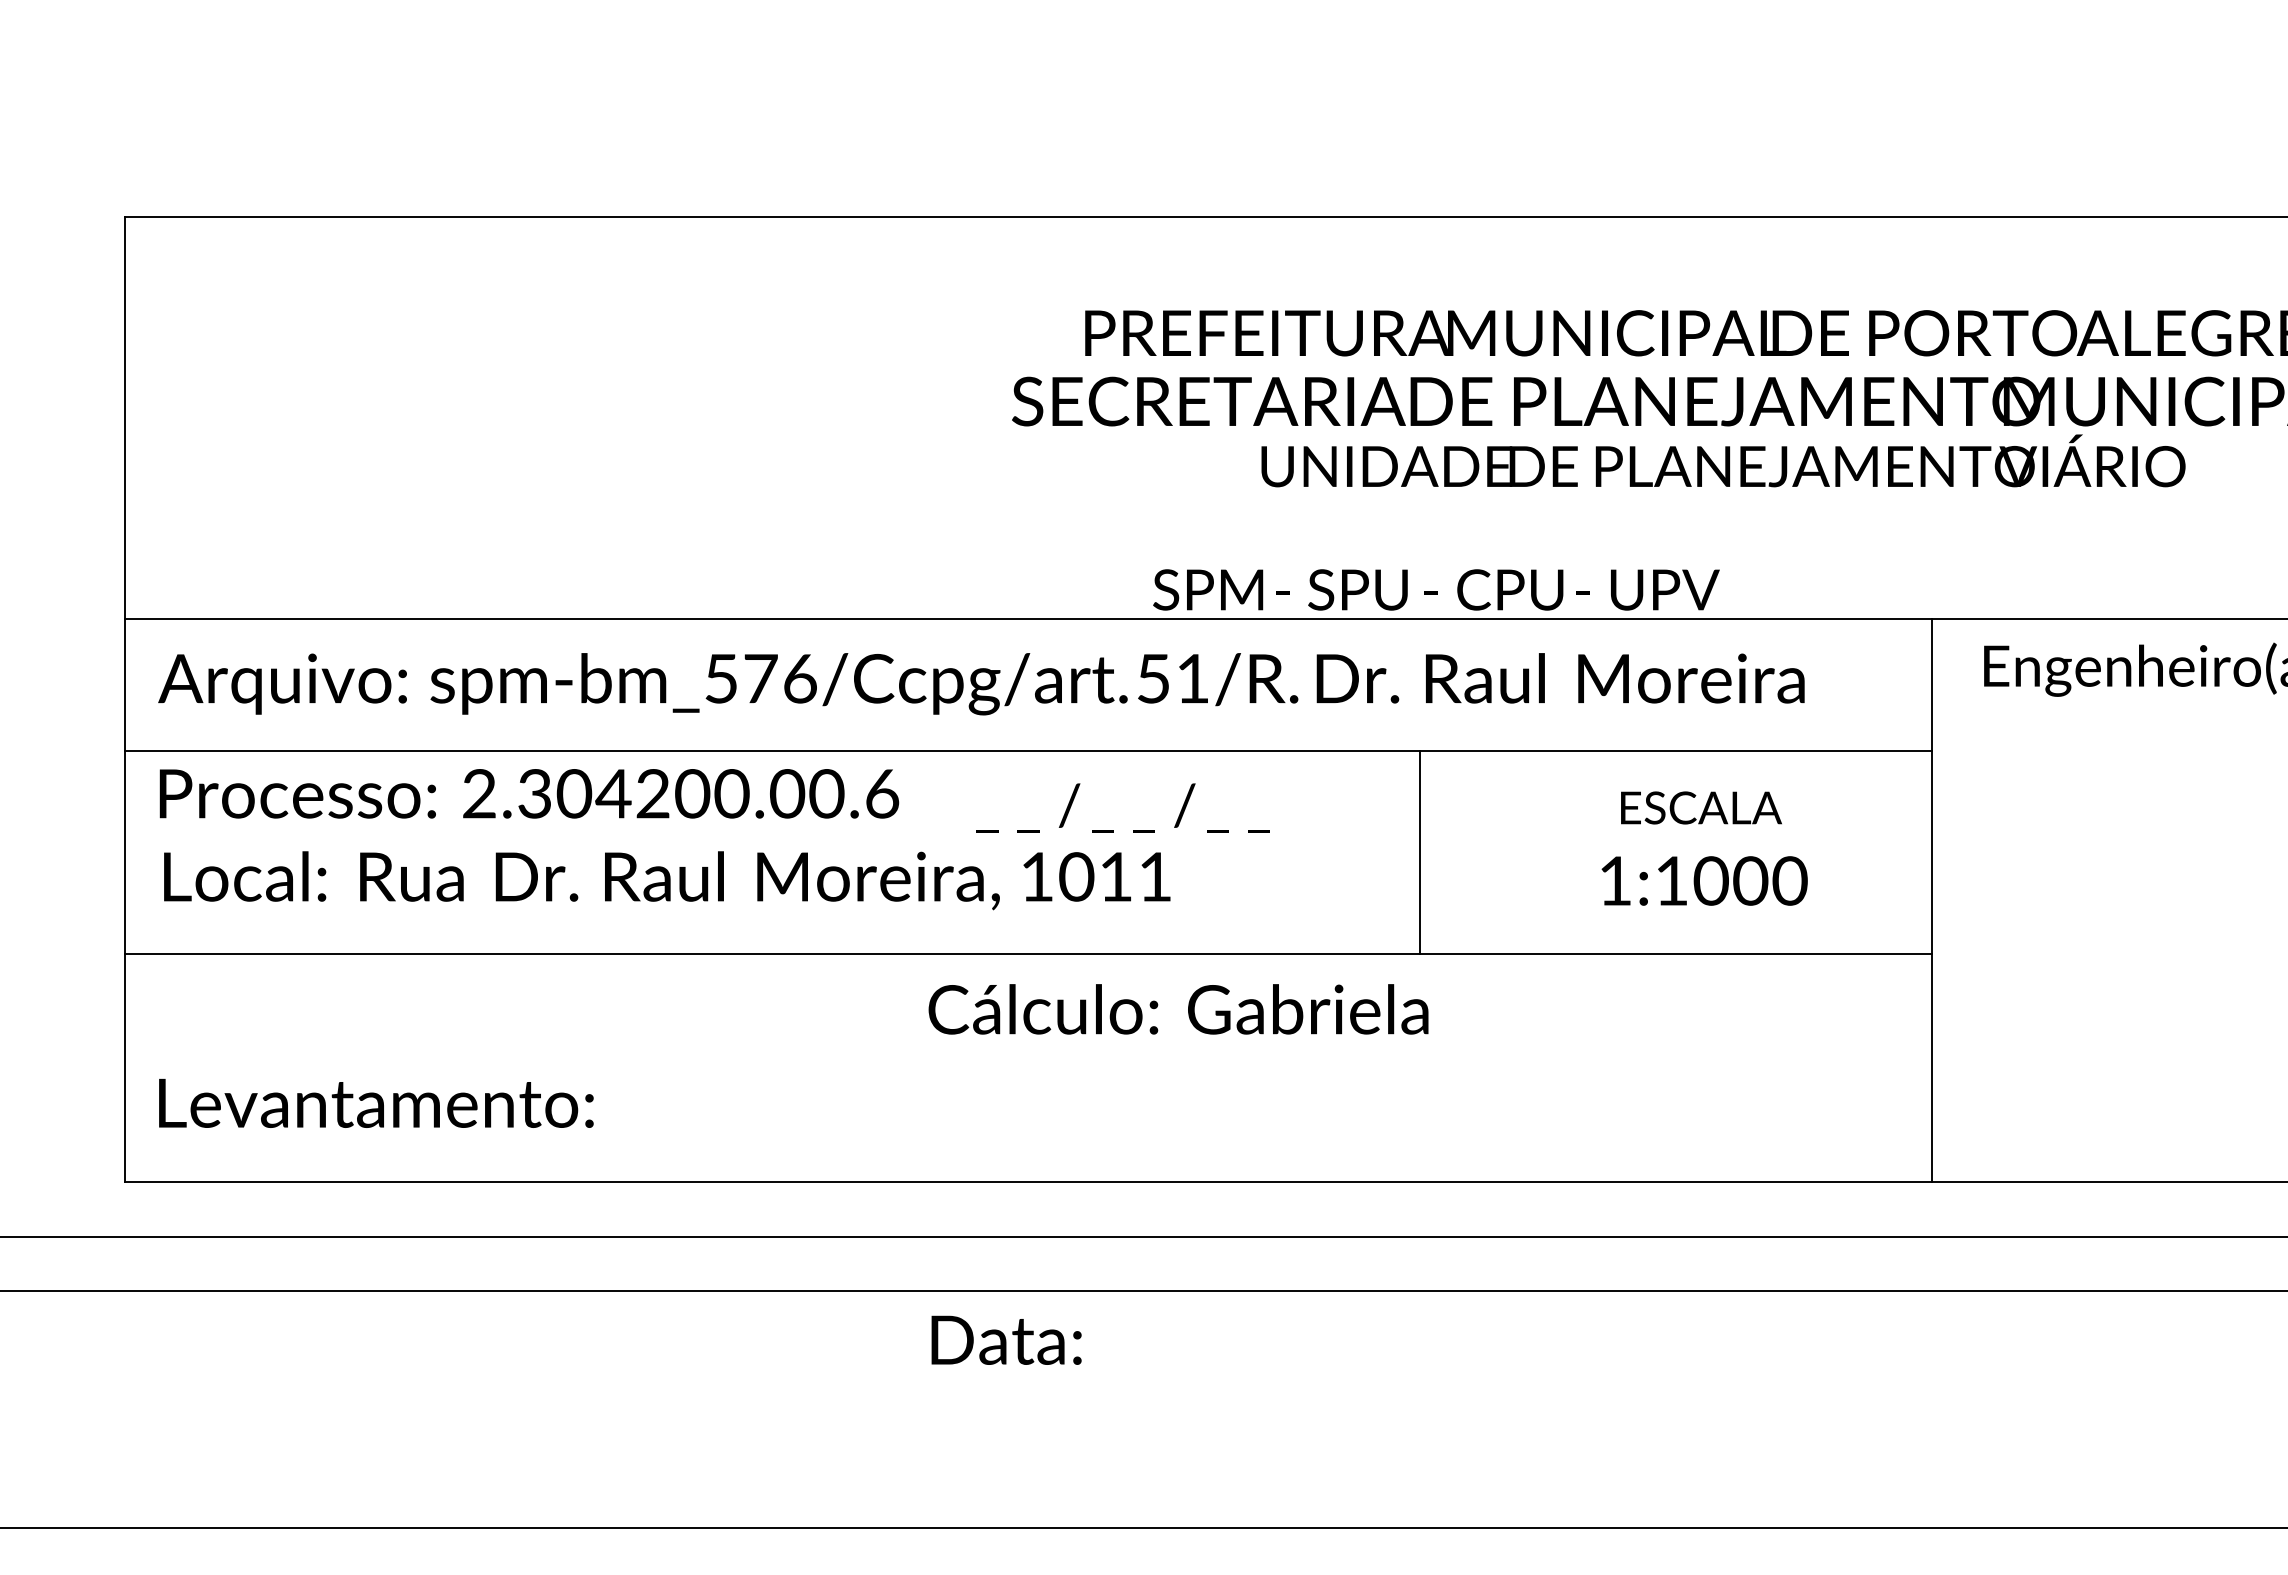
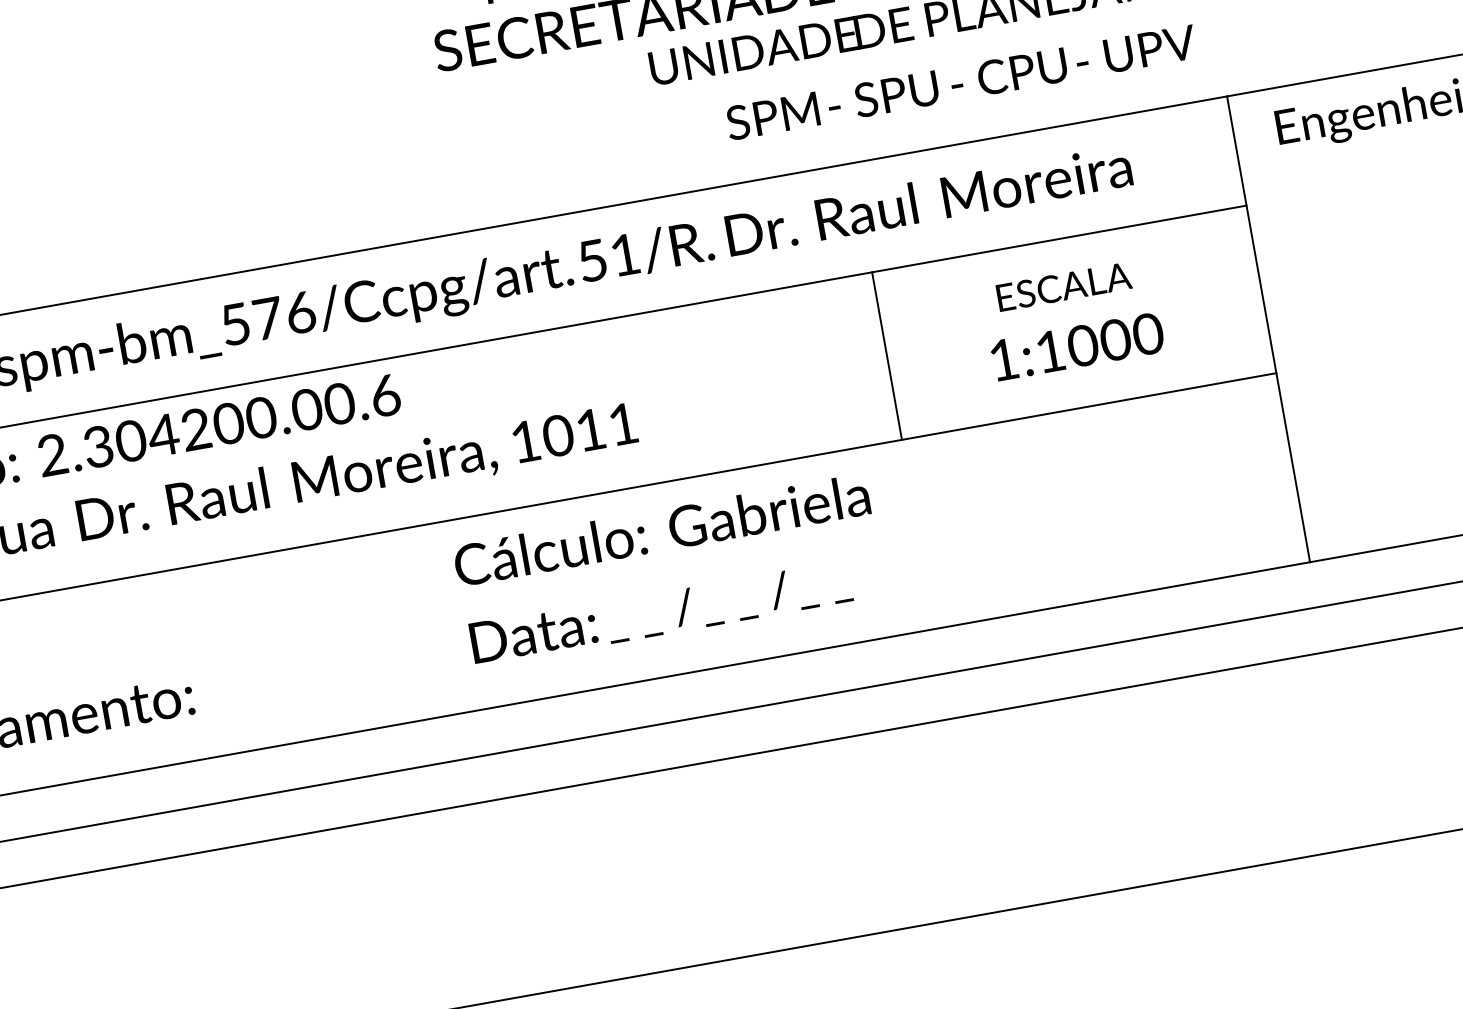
text: (1436, 589) -> (961, 82), moved
text: (1122, 807) -> (728, 601), moved
line: (1420, 851) -> (887, 355), moved
text: (1006, 1339) -> (533, 632), moved

